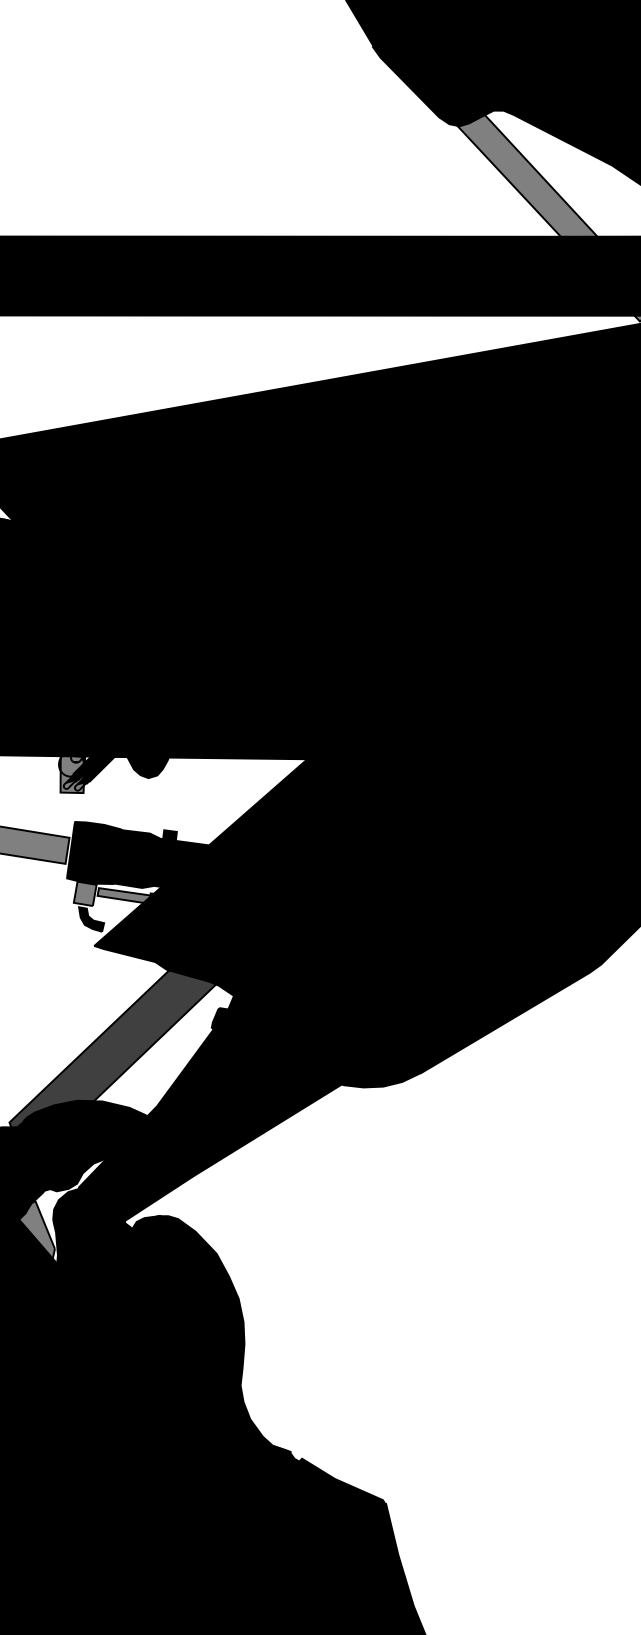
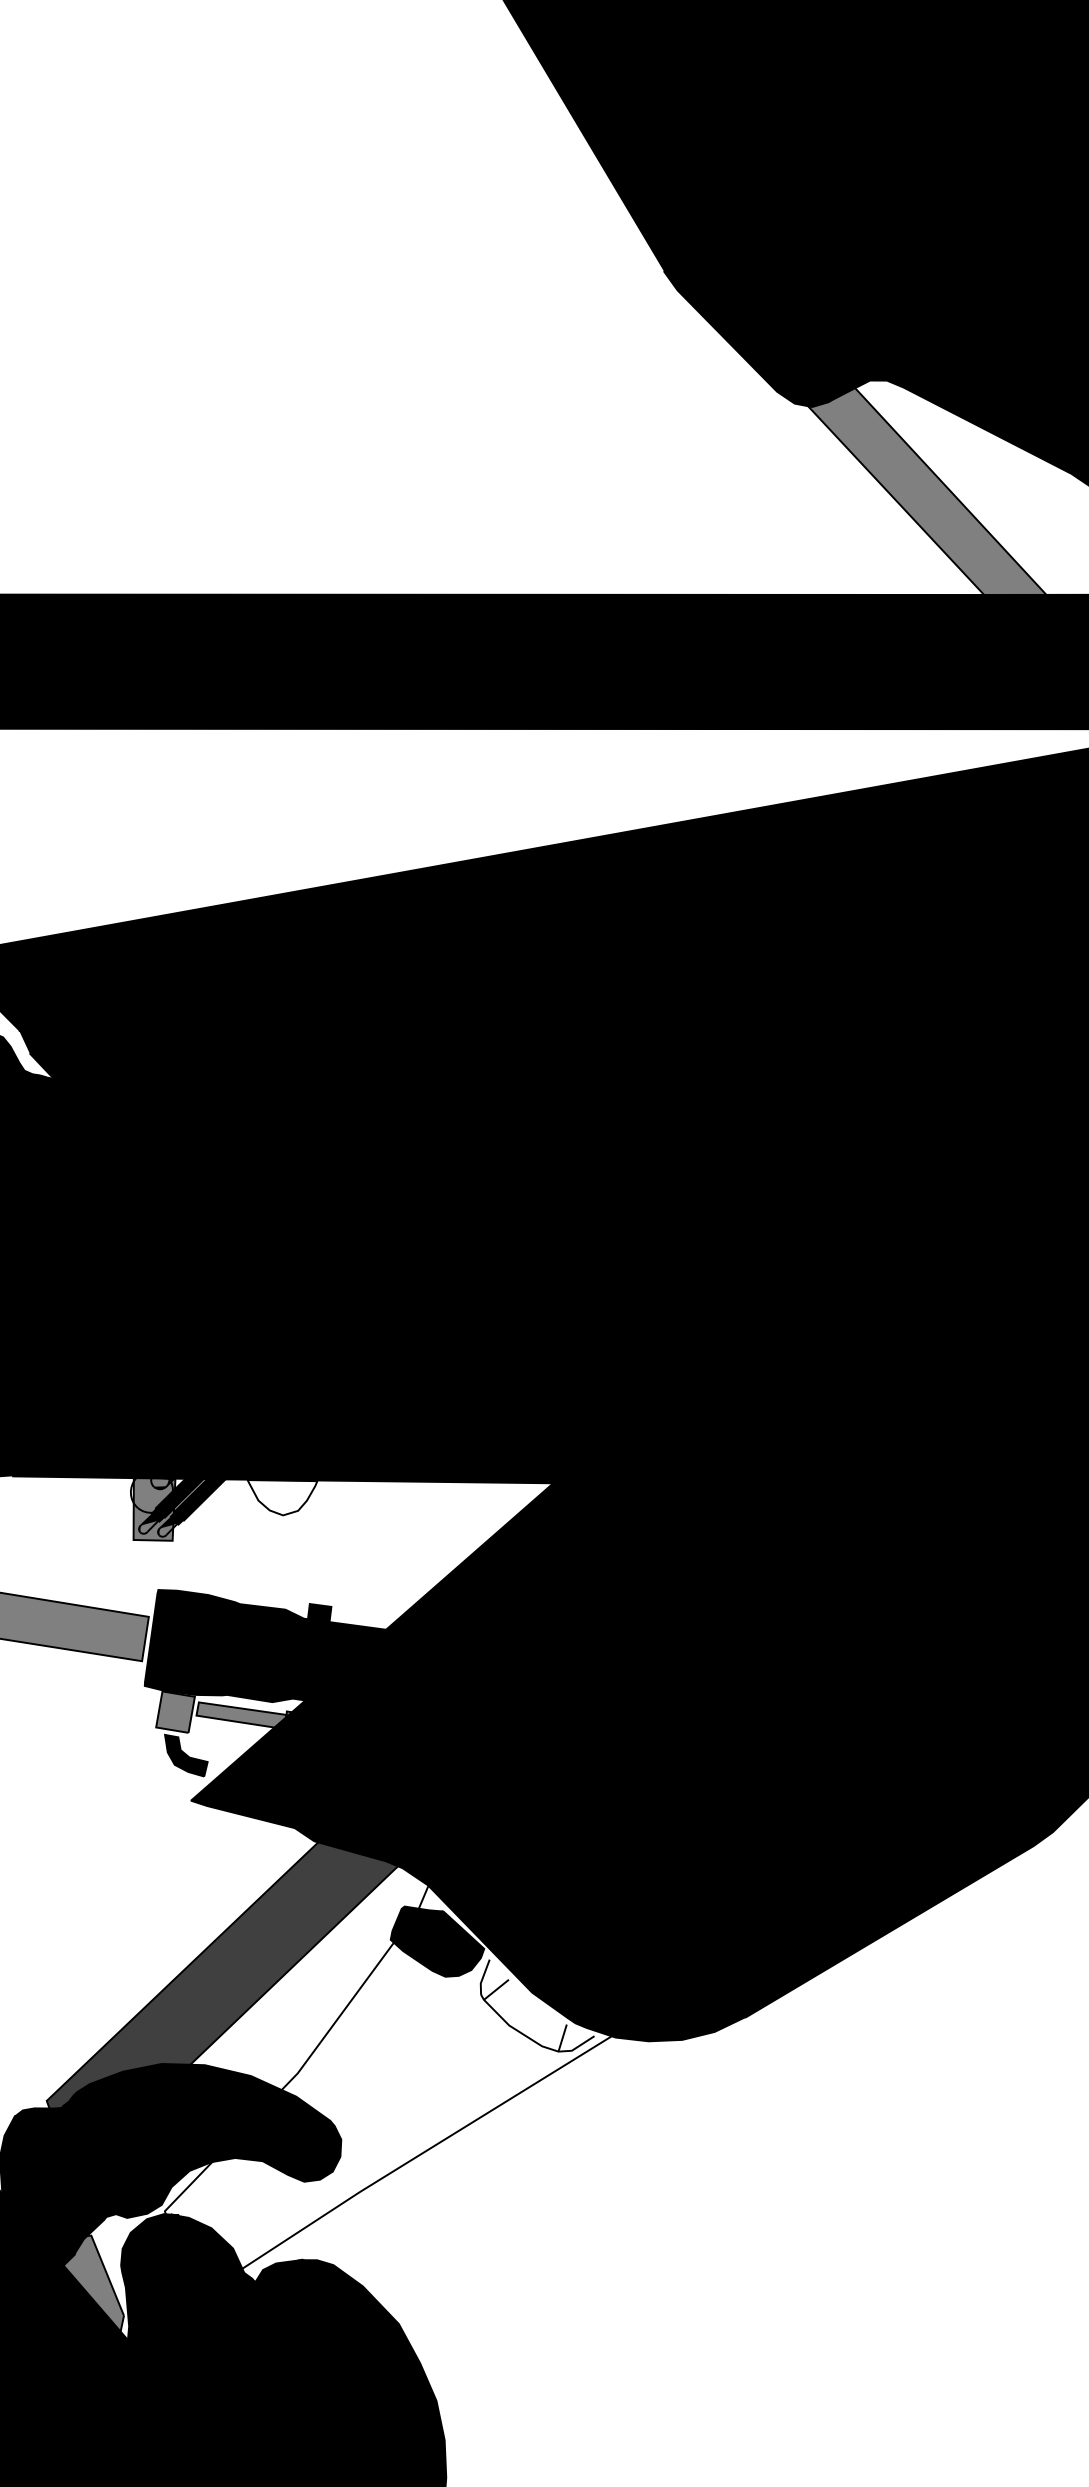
fill: (147, 767) -> (281, 1497), removed
fill: (212, 1116) -> (391, 2090), removed

